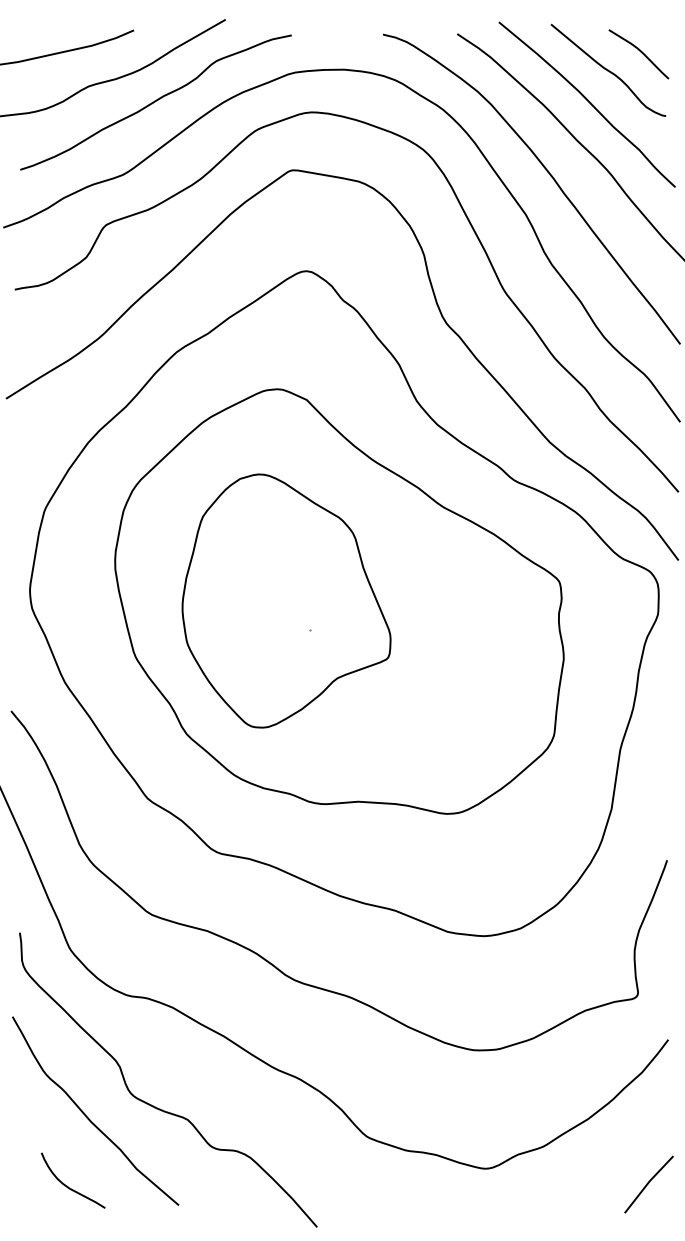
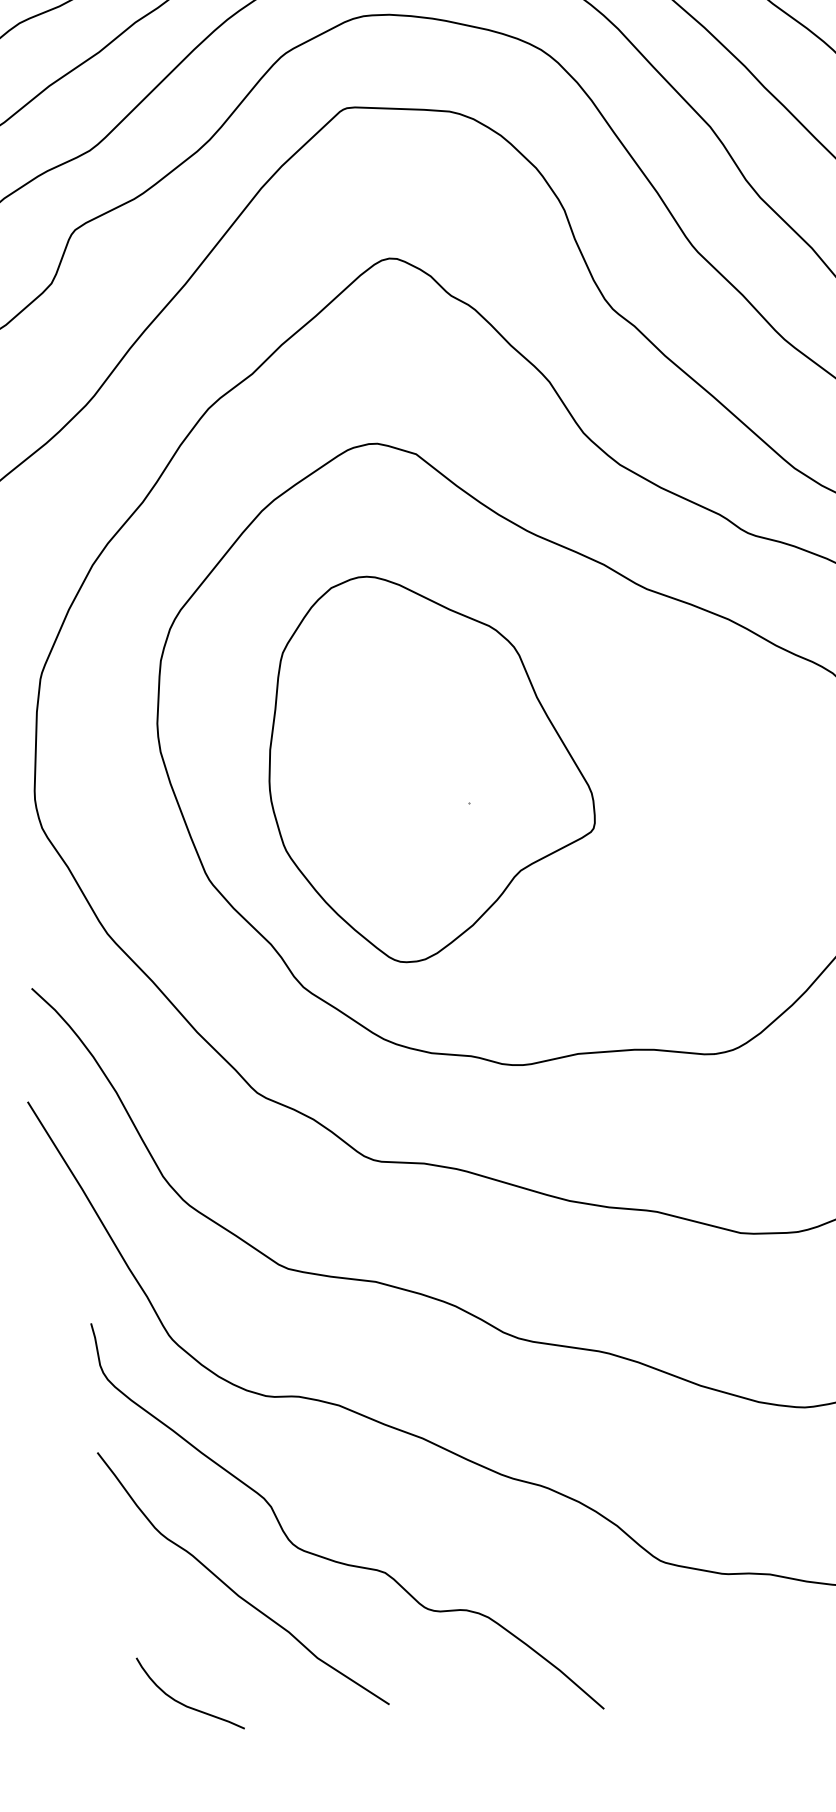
curve: (67, 1185) -> (182, 1702), moved

